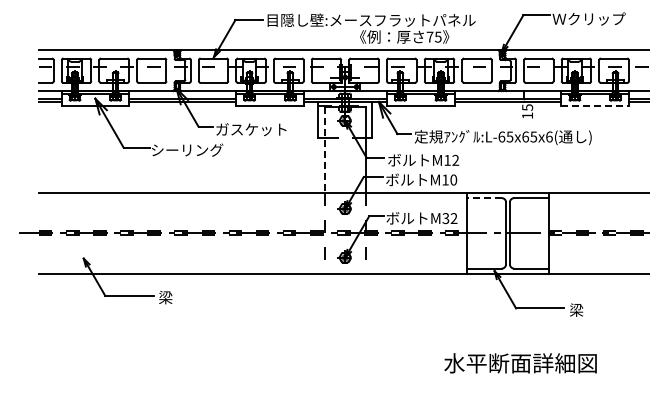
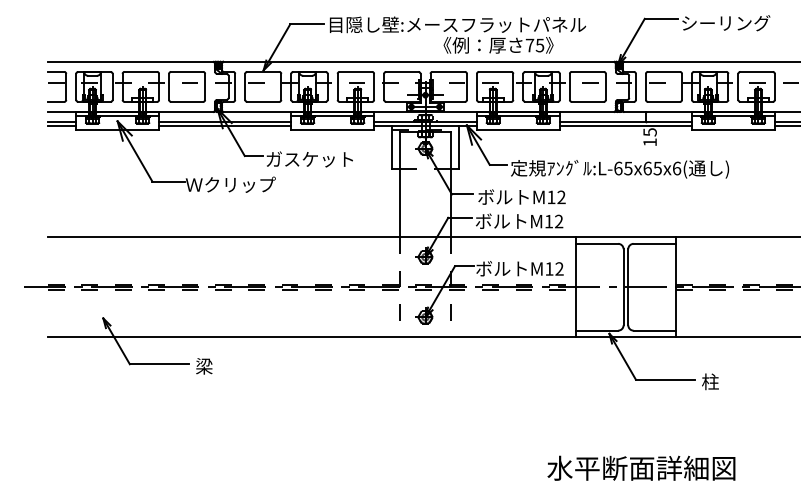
text: (588, 18) -> (725, 22), Ｗクリップ -> シーリング
line: (595, 105) -> (733, 129), dashed -> solid
text: (186, 149) -> (229, 183), シーリング -> Ｗクリップ
line: (324, 150) -> (399, 185), dashed -> solid
text: (453, 179) -> (558, 220), M10 -> M12
line: (484, 198) -> (596, 244), dashed -> solid
text: (445, 218) -> (548, 268), M32 -> M12
text: (576, 309) -> (710, 381), 梁 -> 柱
text: (520, 363) -> (641, 468), moved

